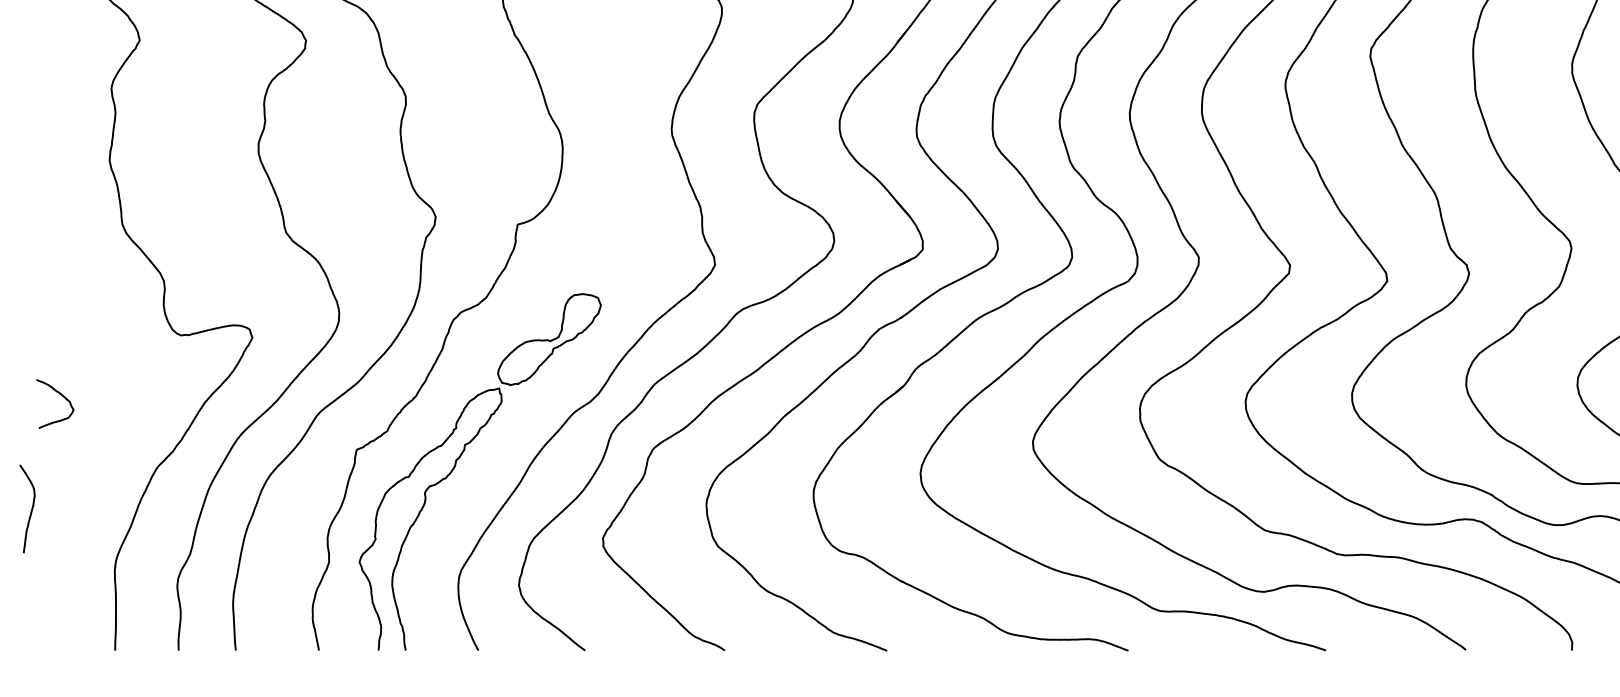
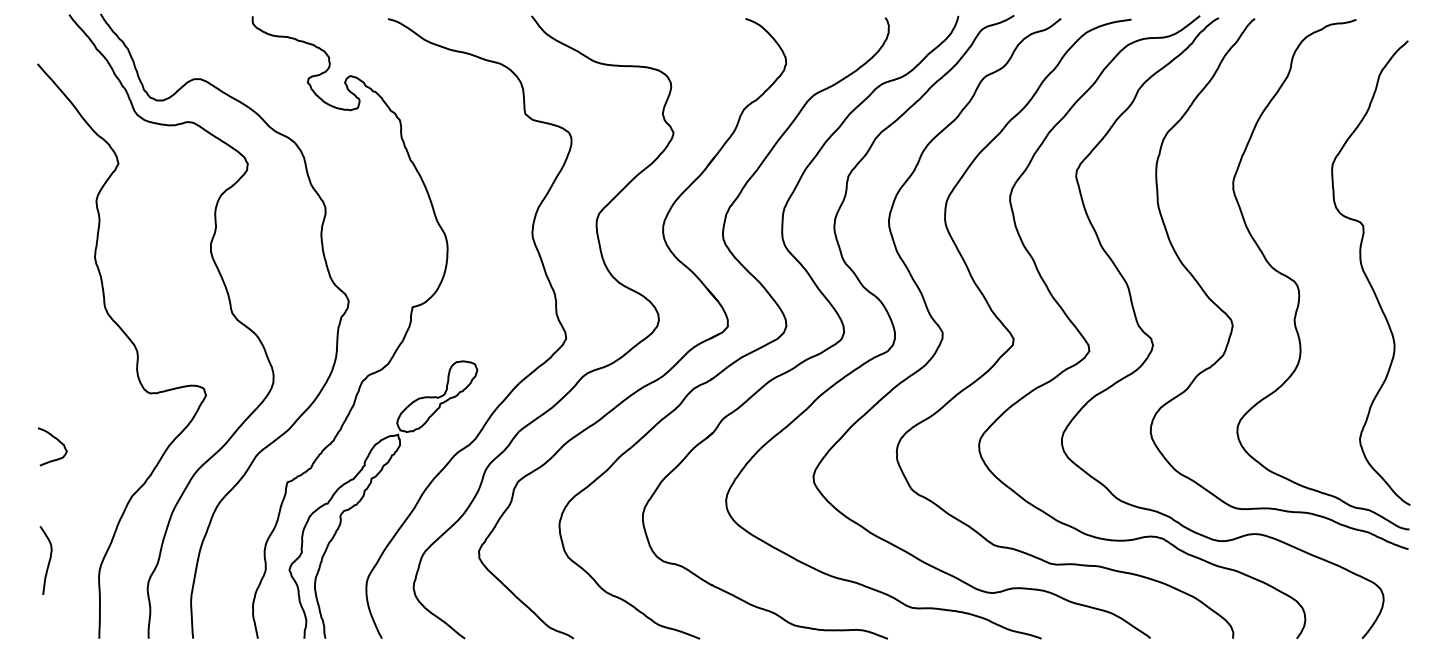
curve: (30, 508) -> (48, 560), moved

